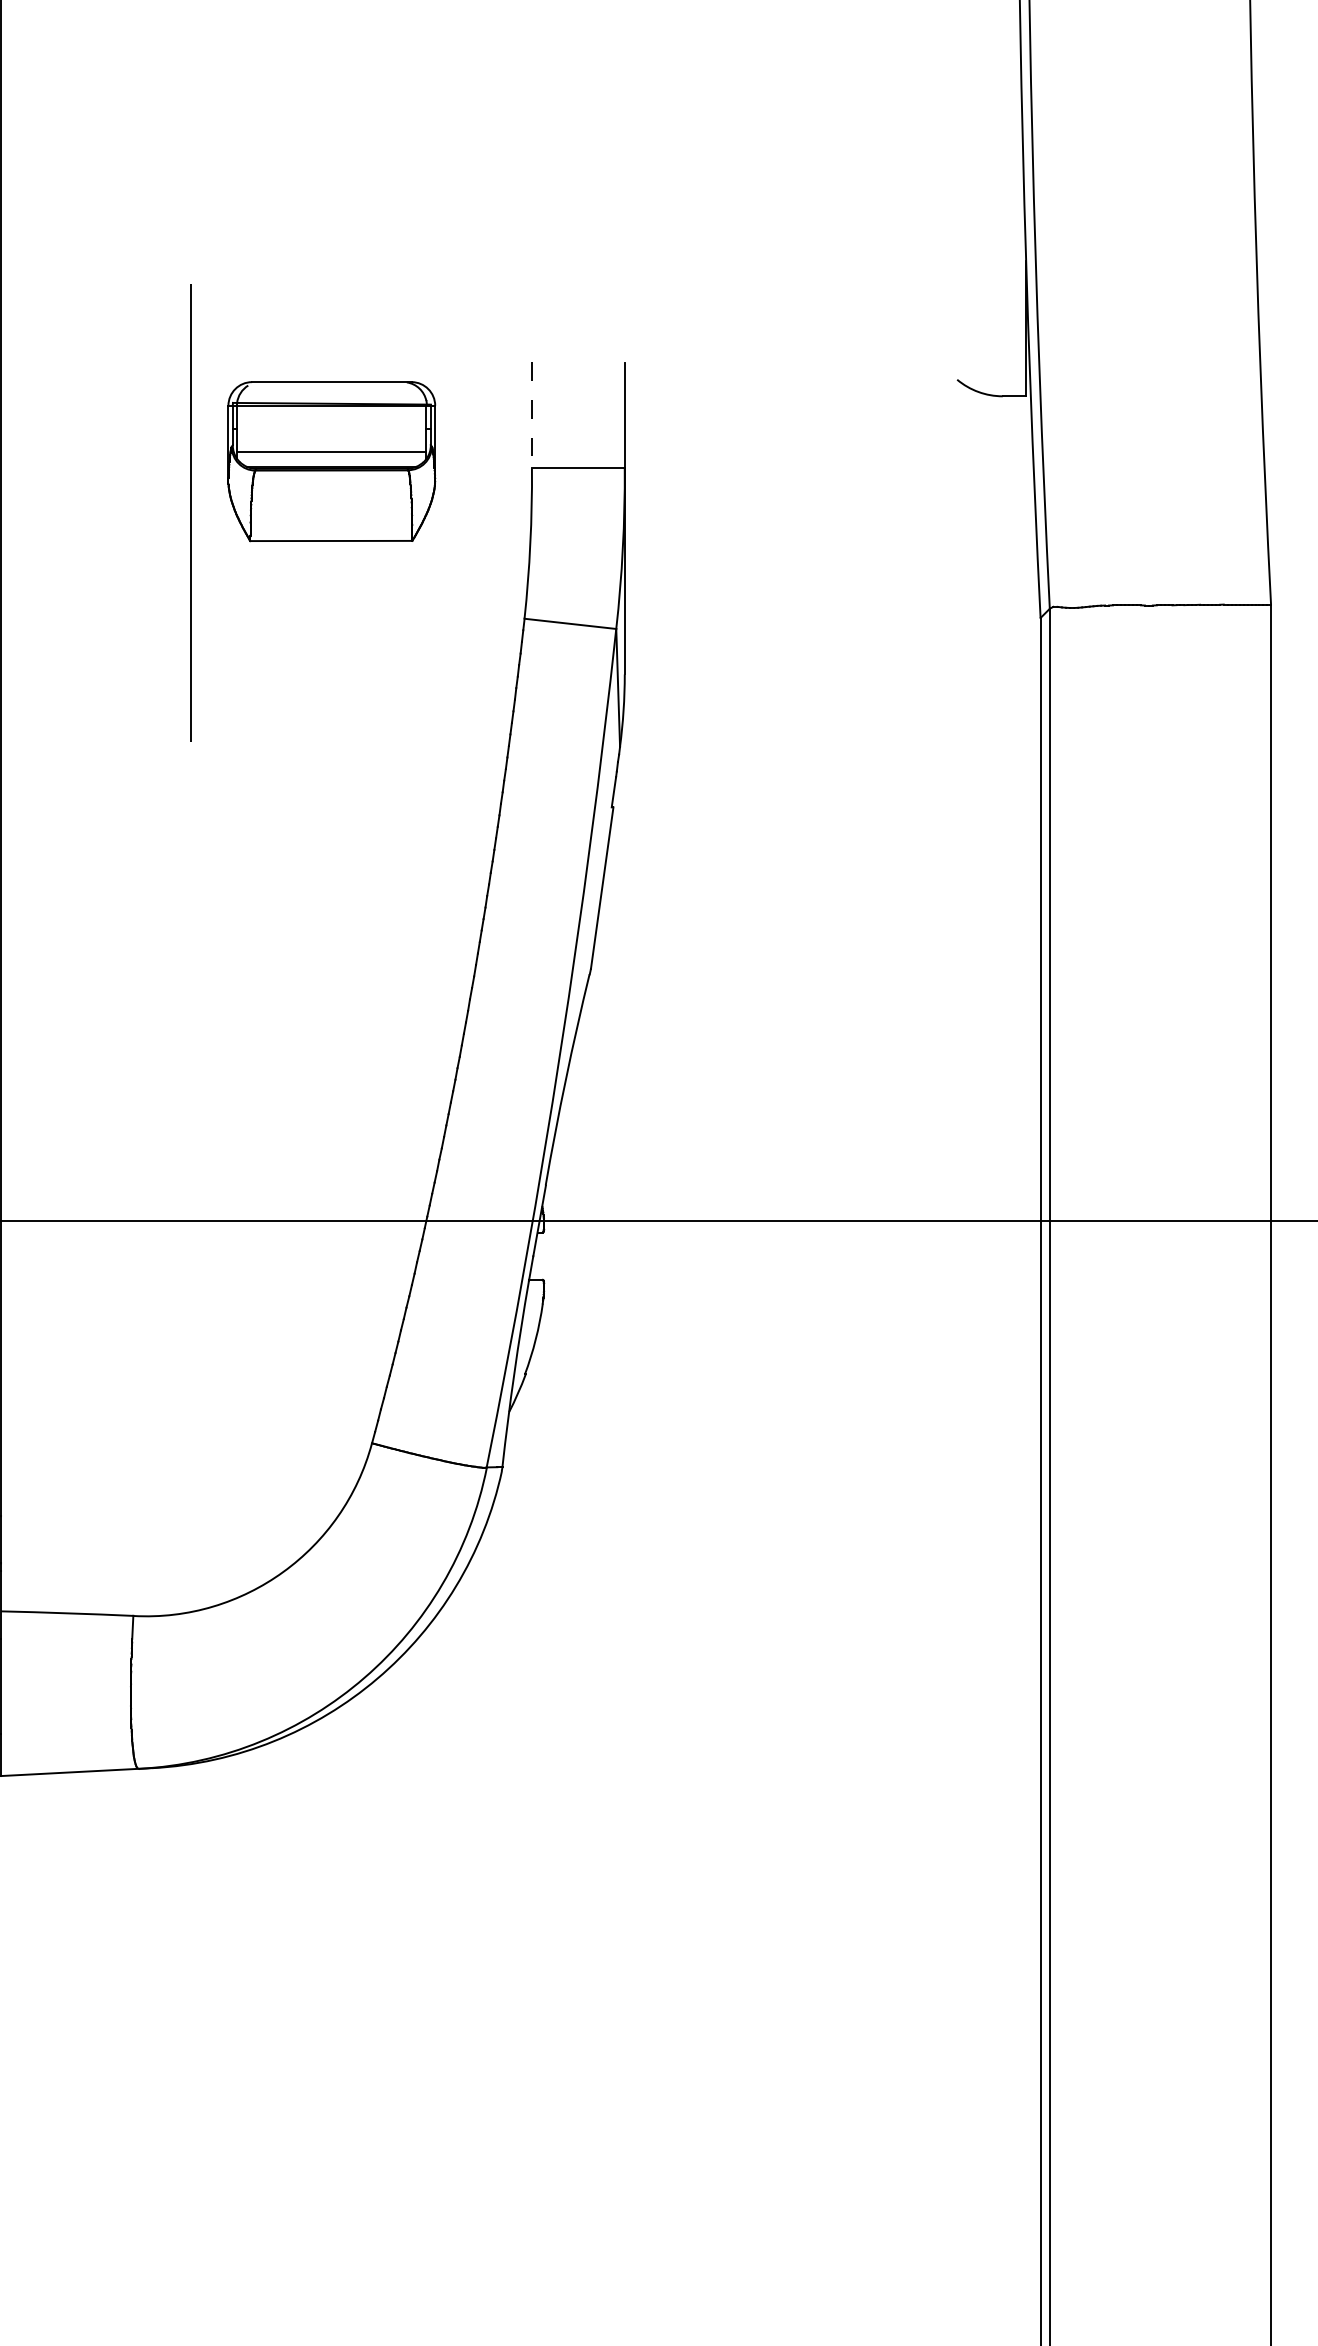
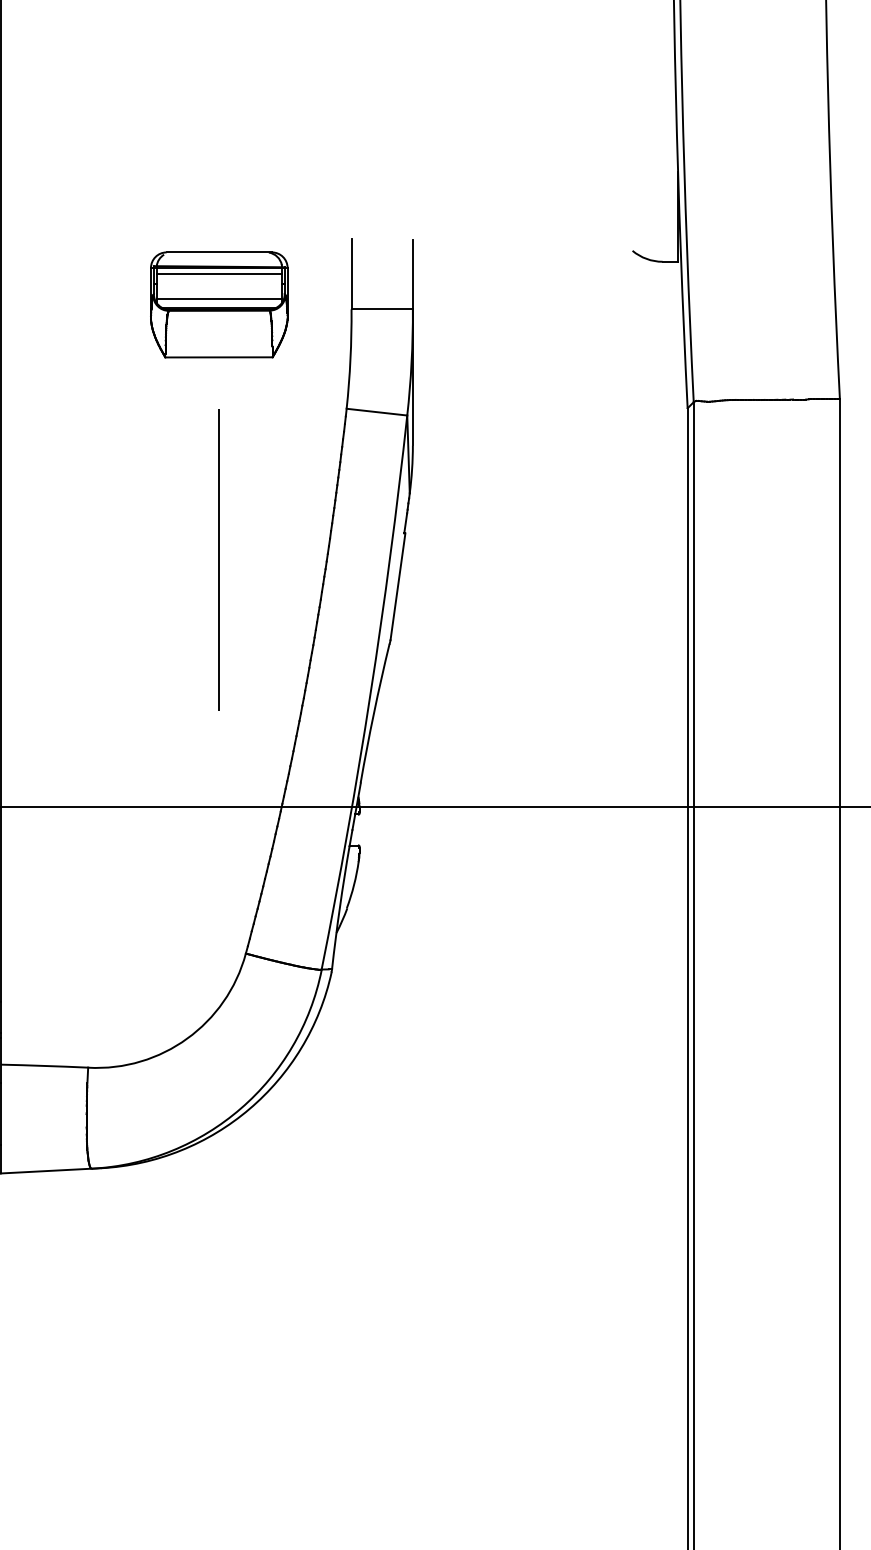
line: (330, 415) -> (218, 274), added
line: (531, 415) -> (351, 274), dashed -> solid
line: (189, 512) -> (218, 559), moved

